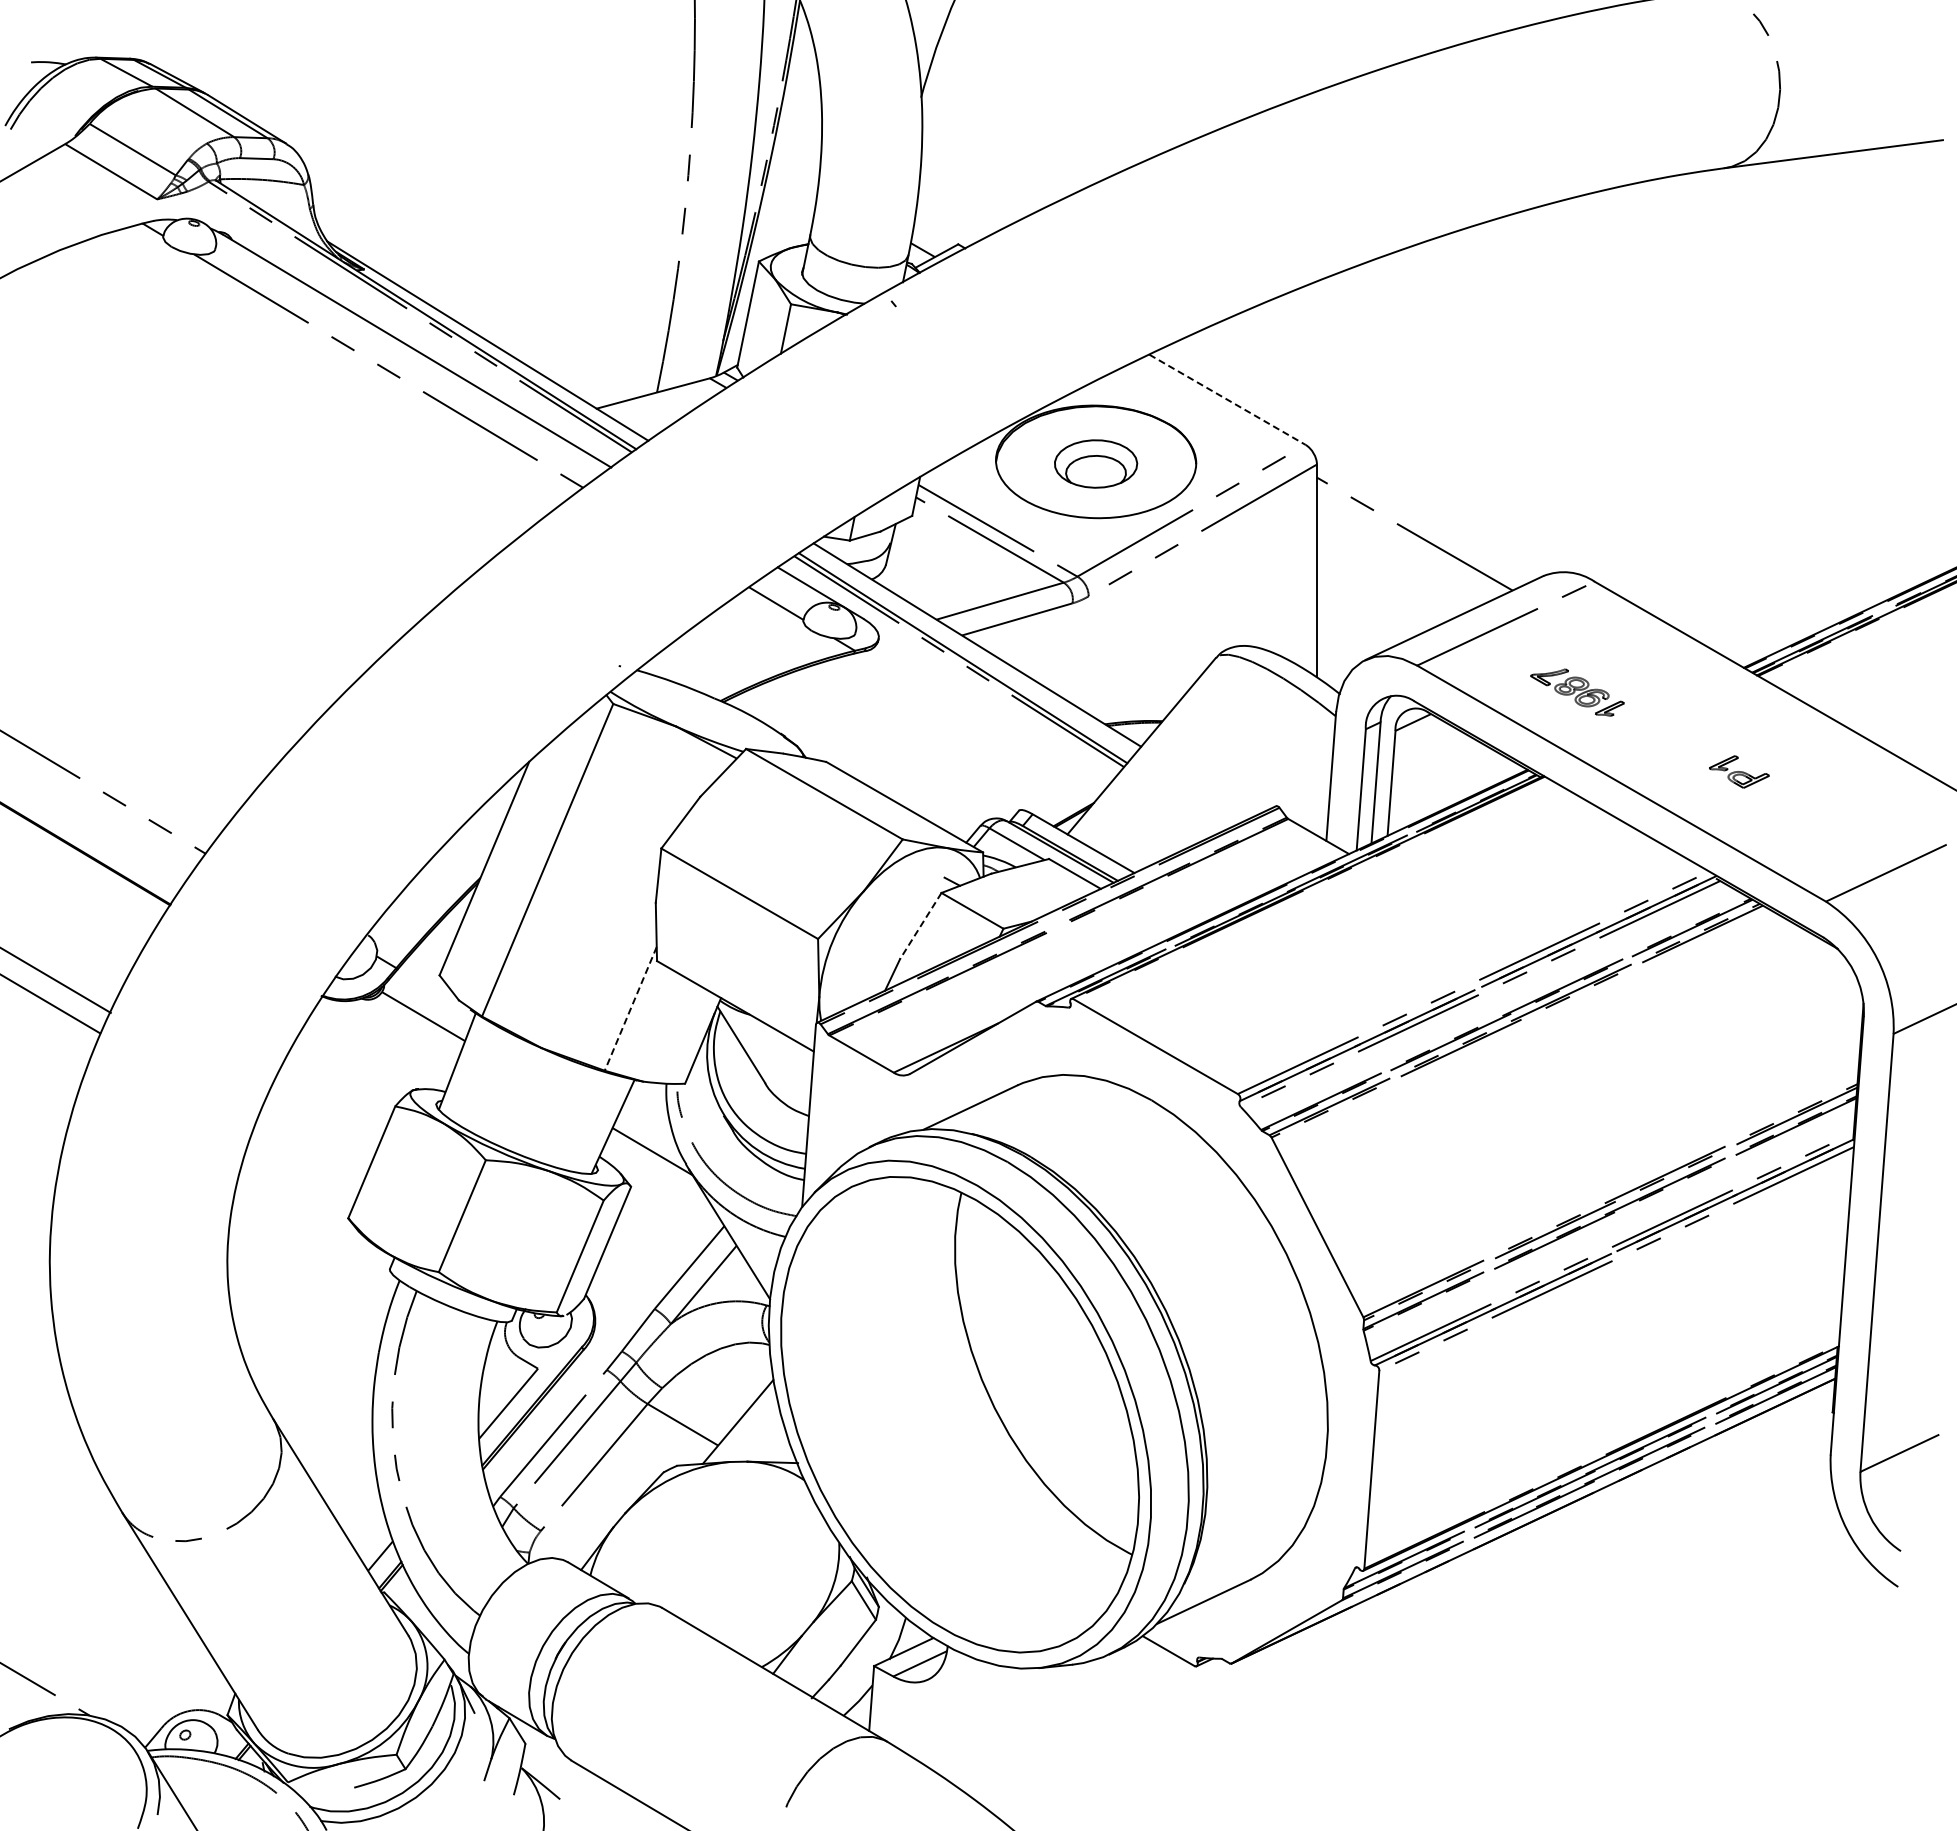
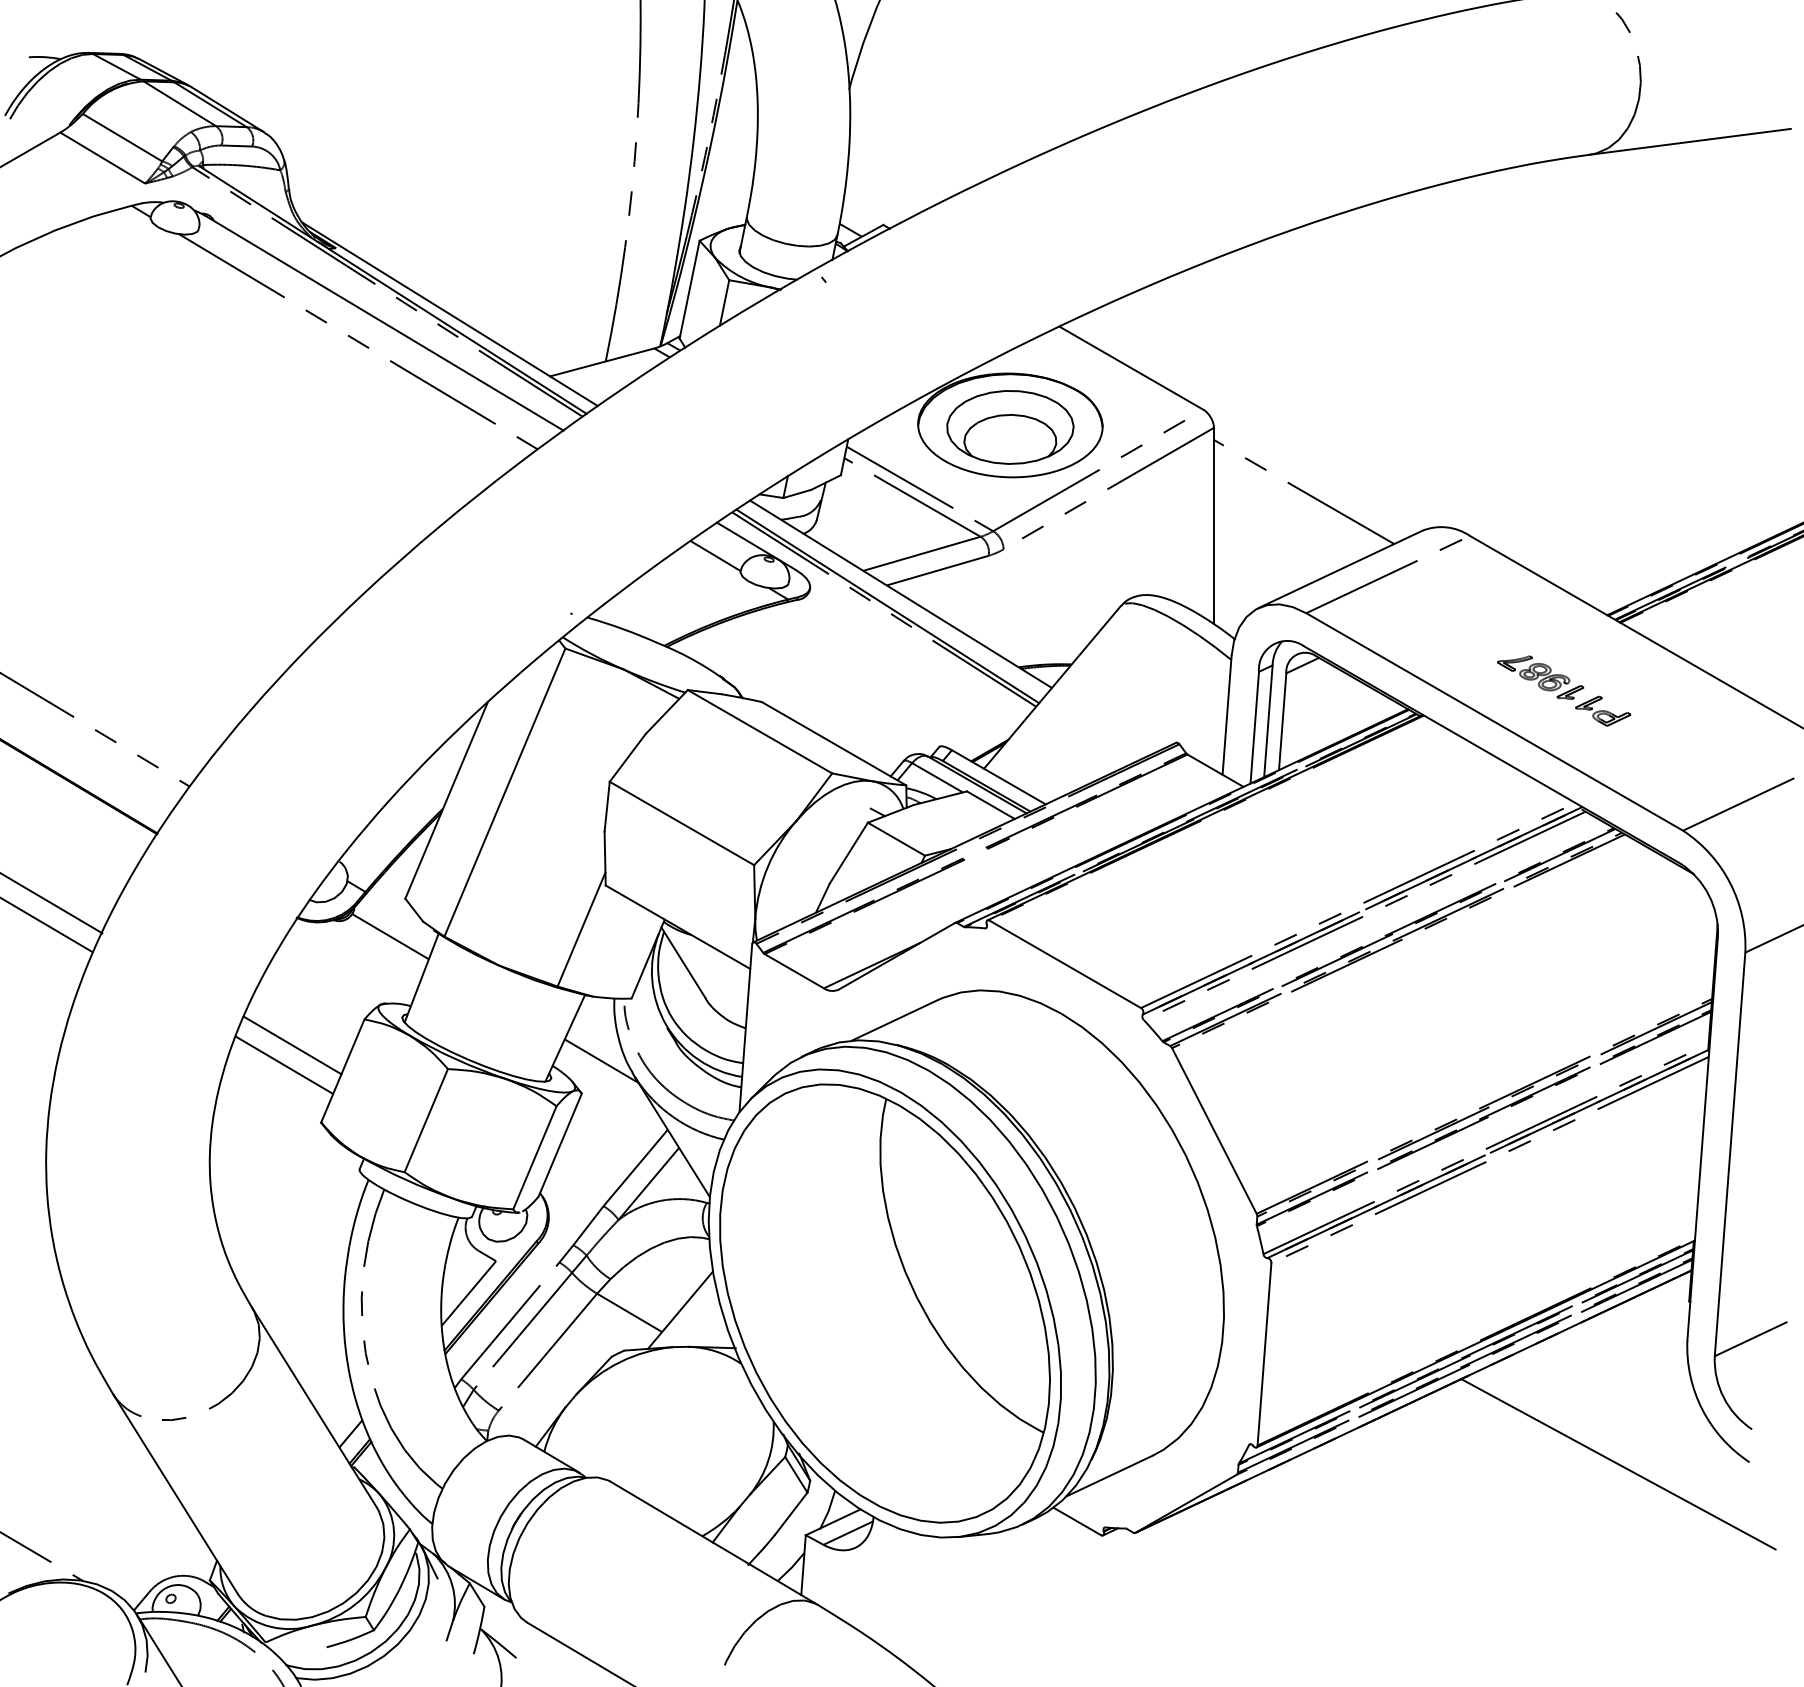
line: (1227, 400) -> (1131, 368), dashed -> solid
part: (1095, 463) -> (1009, 426), size x1.67
part: (1577, 692) -> (1540, 677), moved
line: (920, 926) -> (848, 853), dashed -> solid
line: (630, 1009) -> (581, 930), dashed -> solid
line: (317, 1134) -> (292, 1045), added
line: (308, 1155) -> (284, 1064), added
line: (1755, 1588) -> (1618, 1463), added

